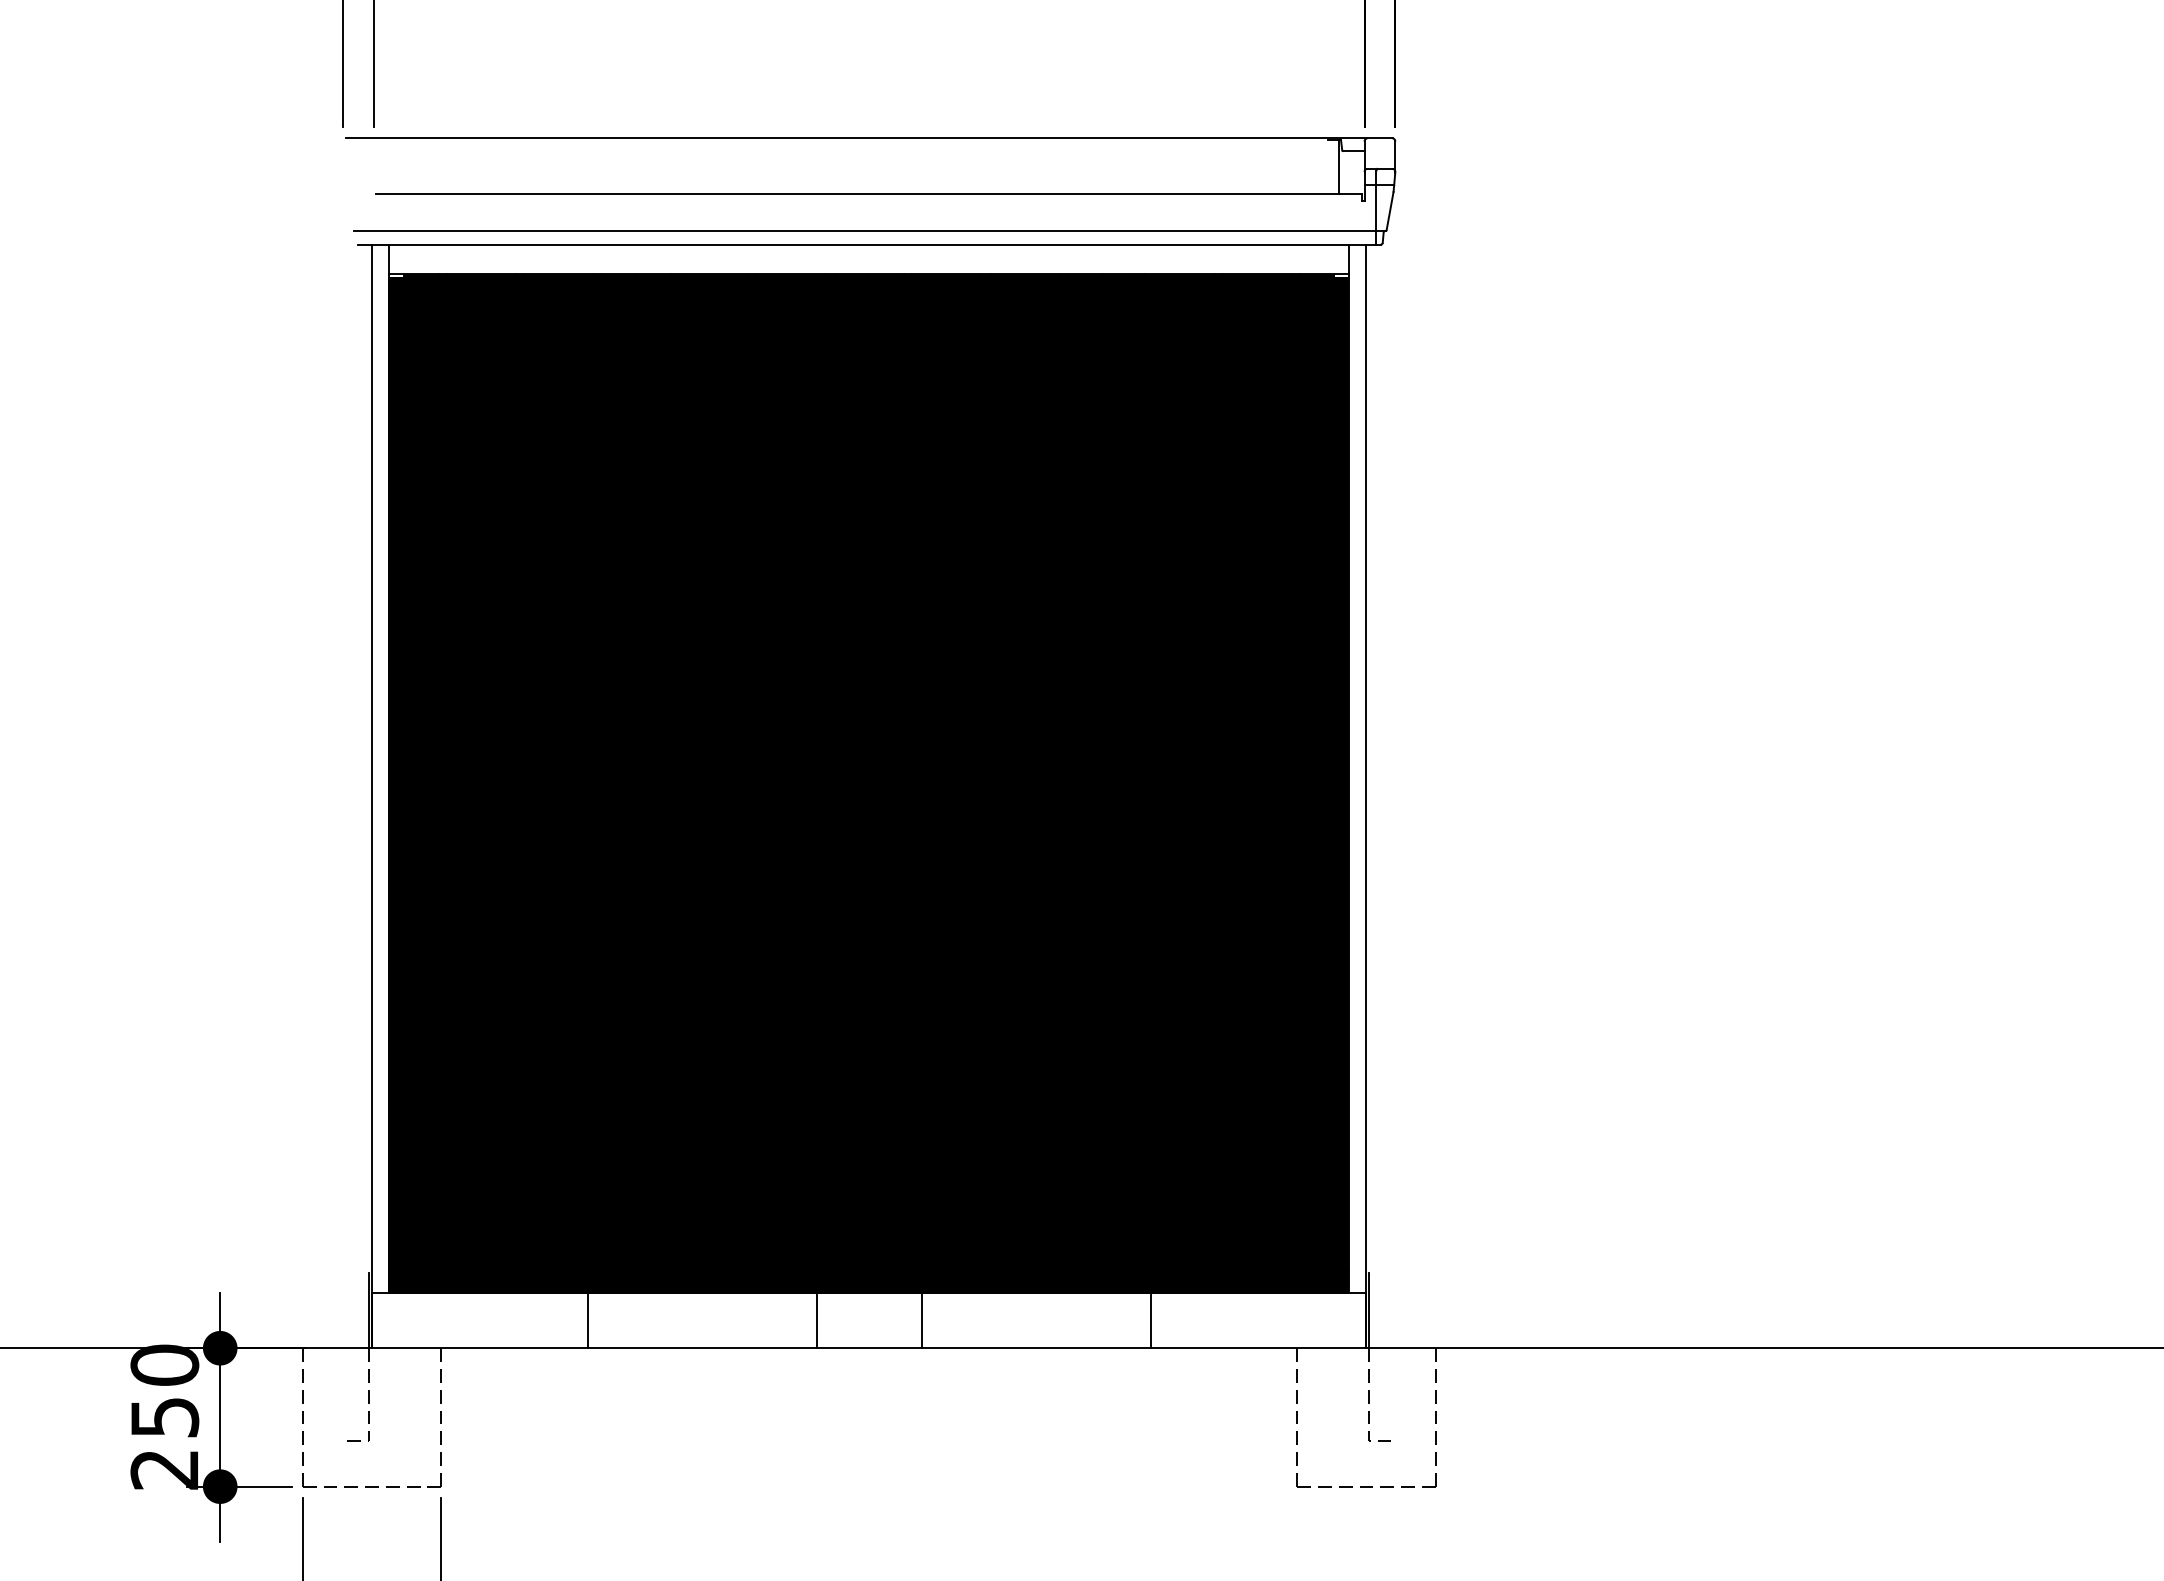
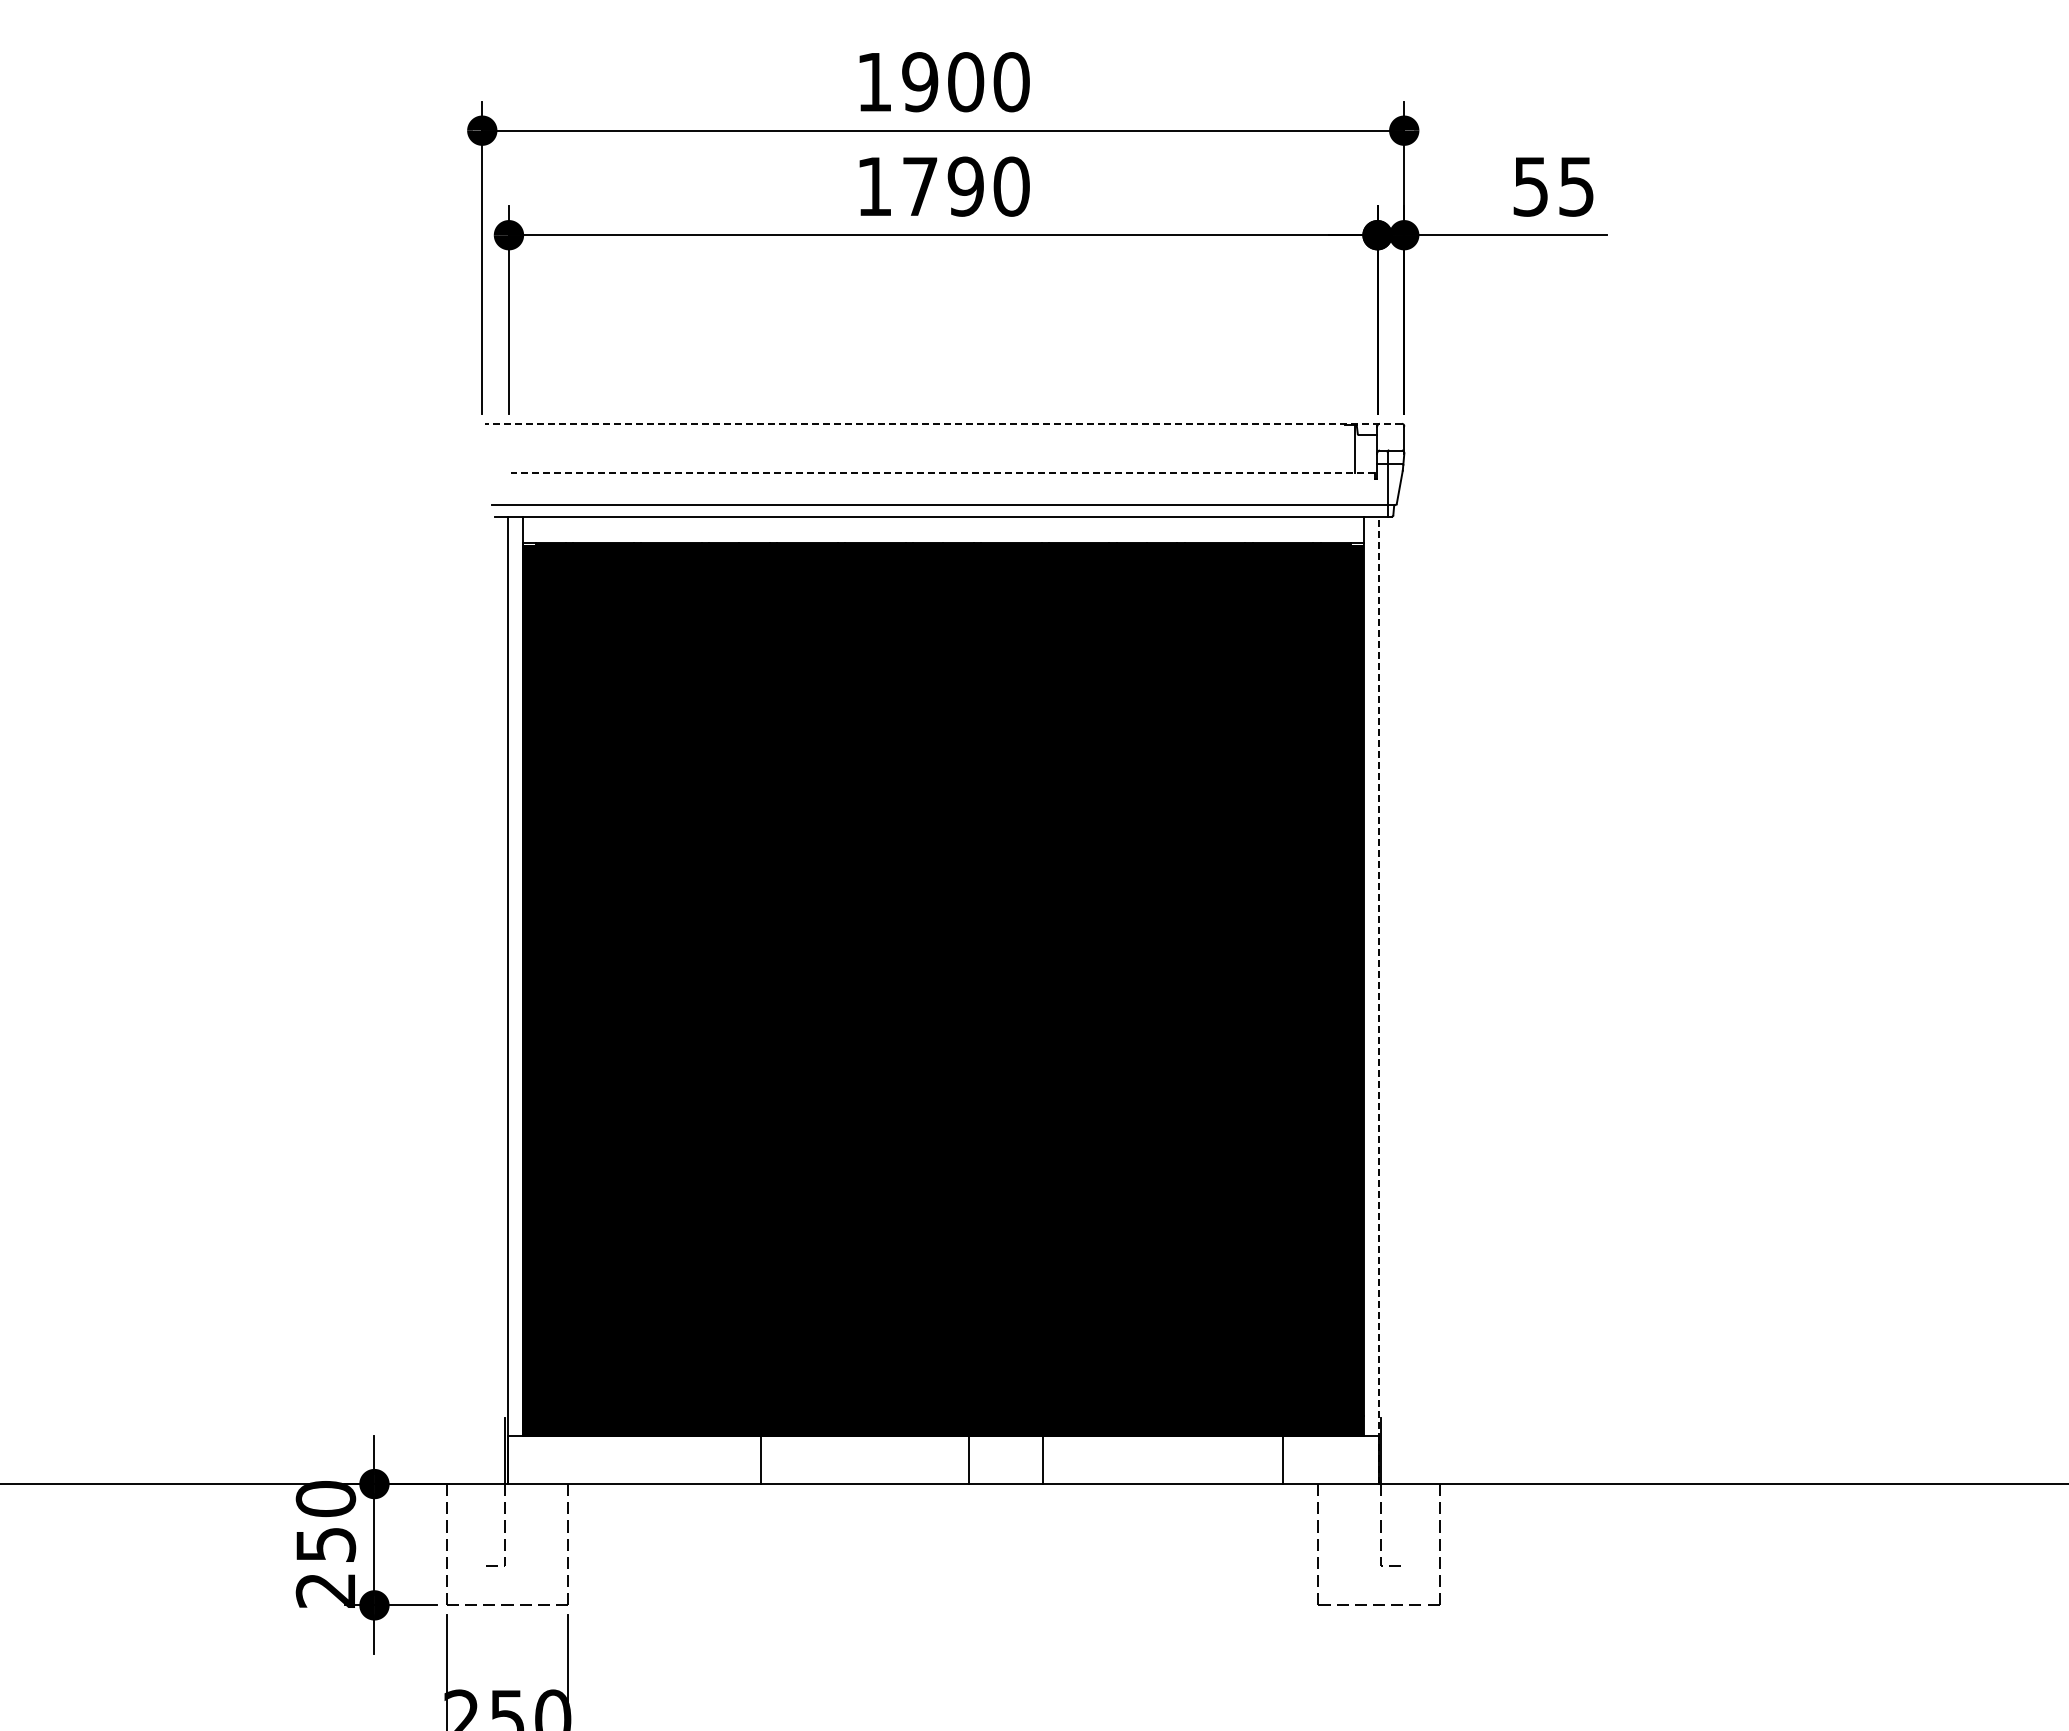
line: (869, 138) -> (943, 423), solid -> dashed
line: (868, 194) -> (942, 472), solid -> dashed
line: (1366, 796) -> (1379, 1000), solid -> dashed
line: (587, 1320) -> (760, 1459), moved
line: (817, 1320) -> (969, 1459), moved
line: (921, 1320) -> (1043, 1459), moved
line: (1150, 1320) -> (1282, 1459), moved

